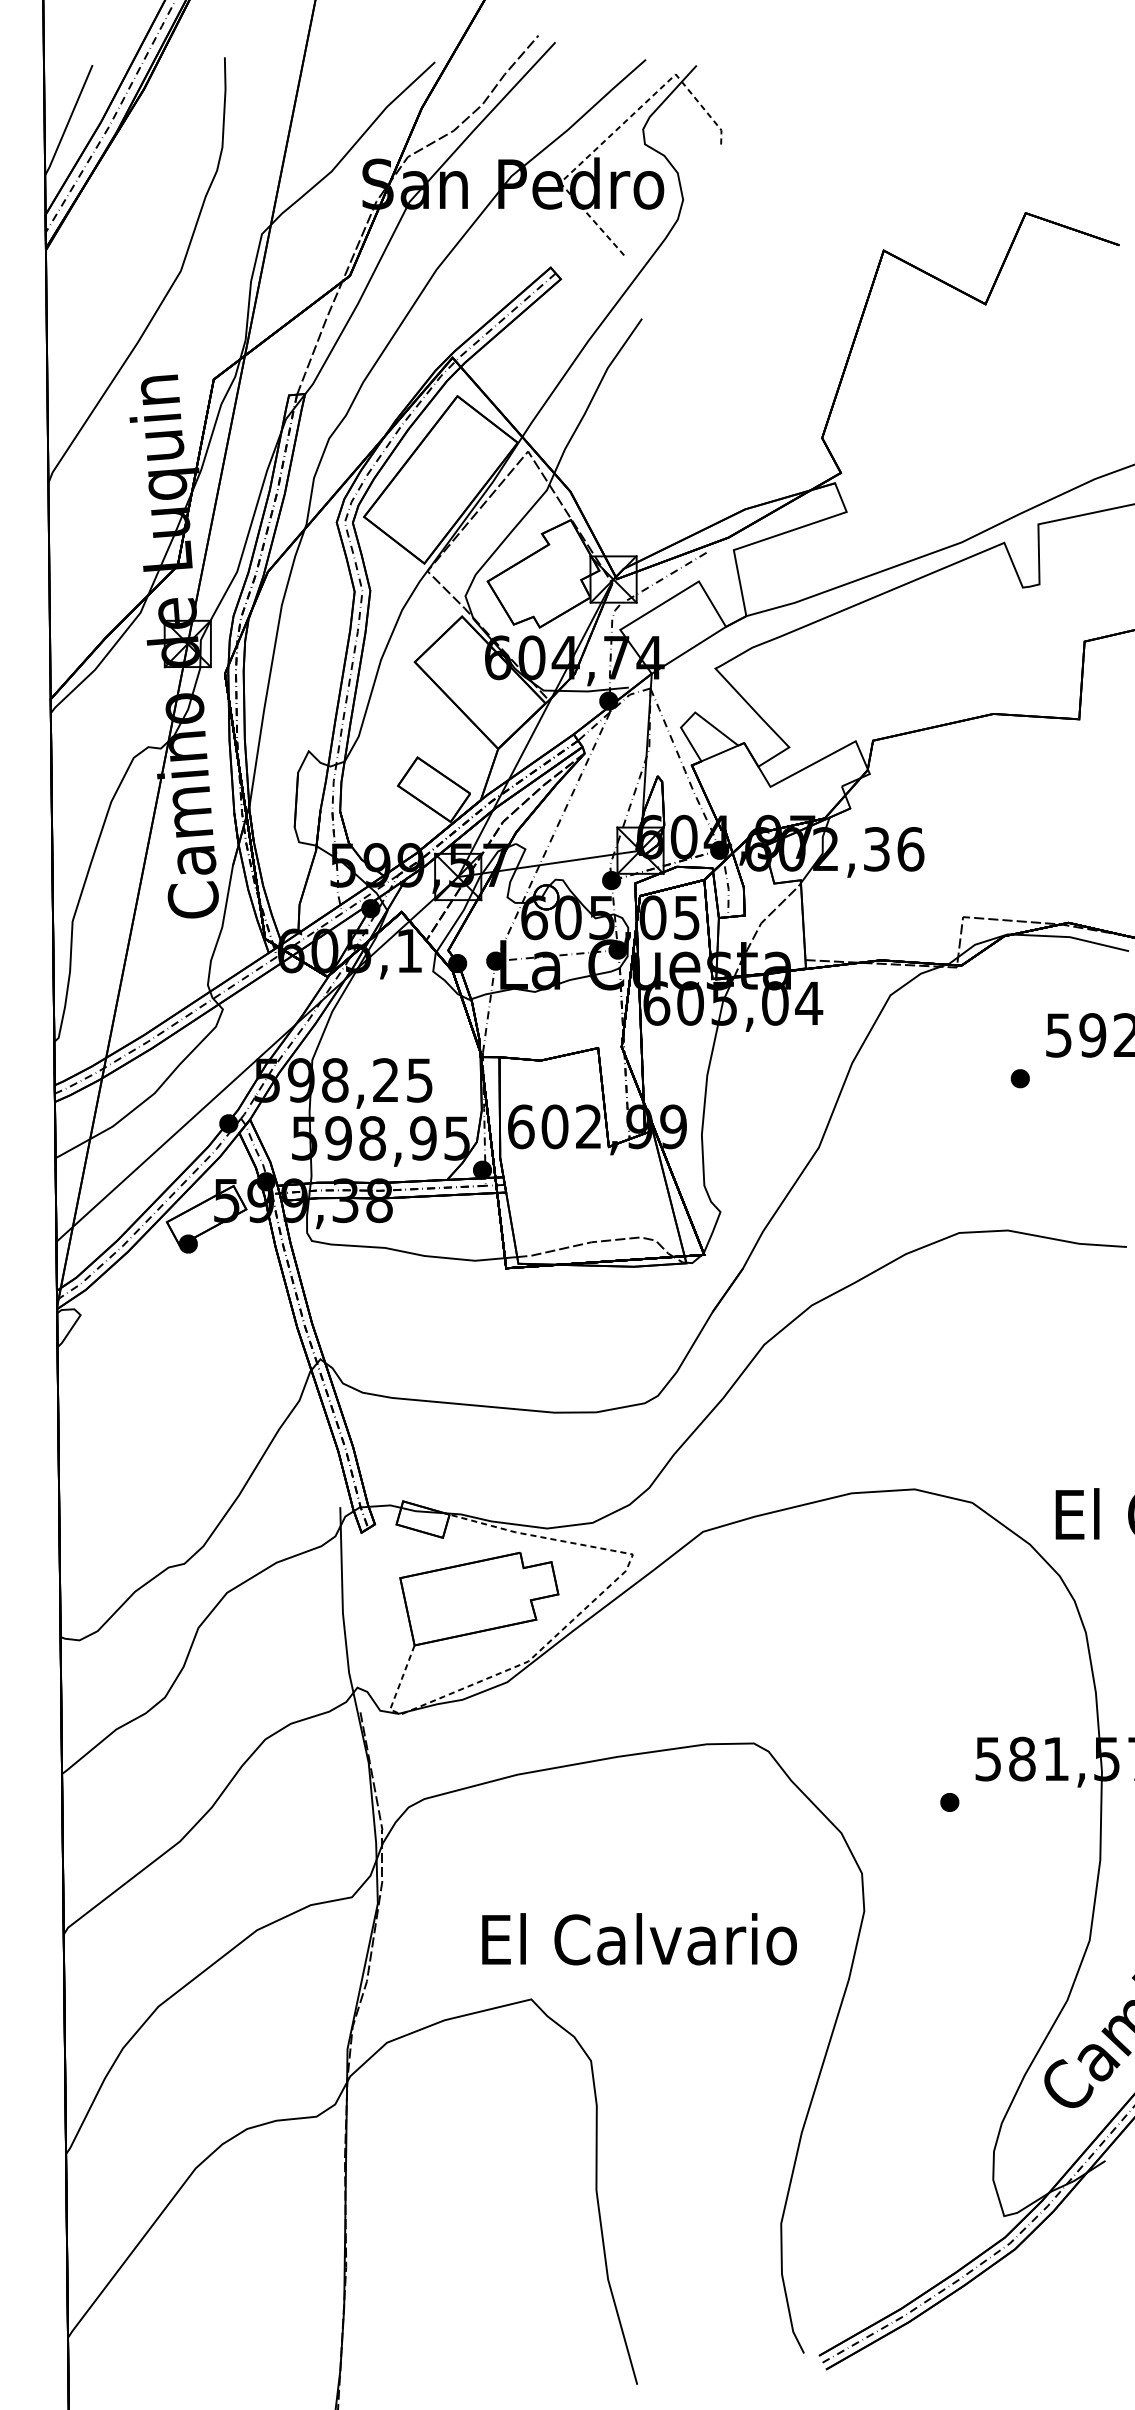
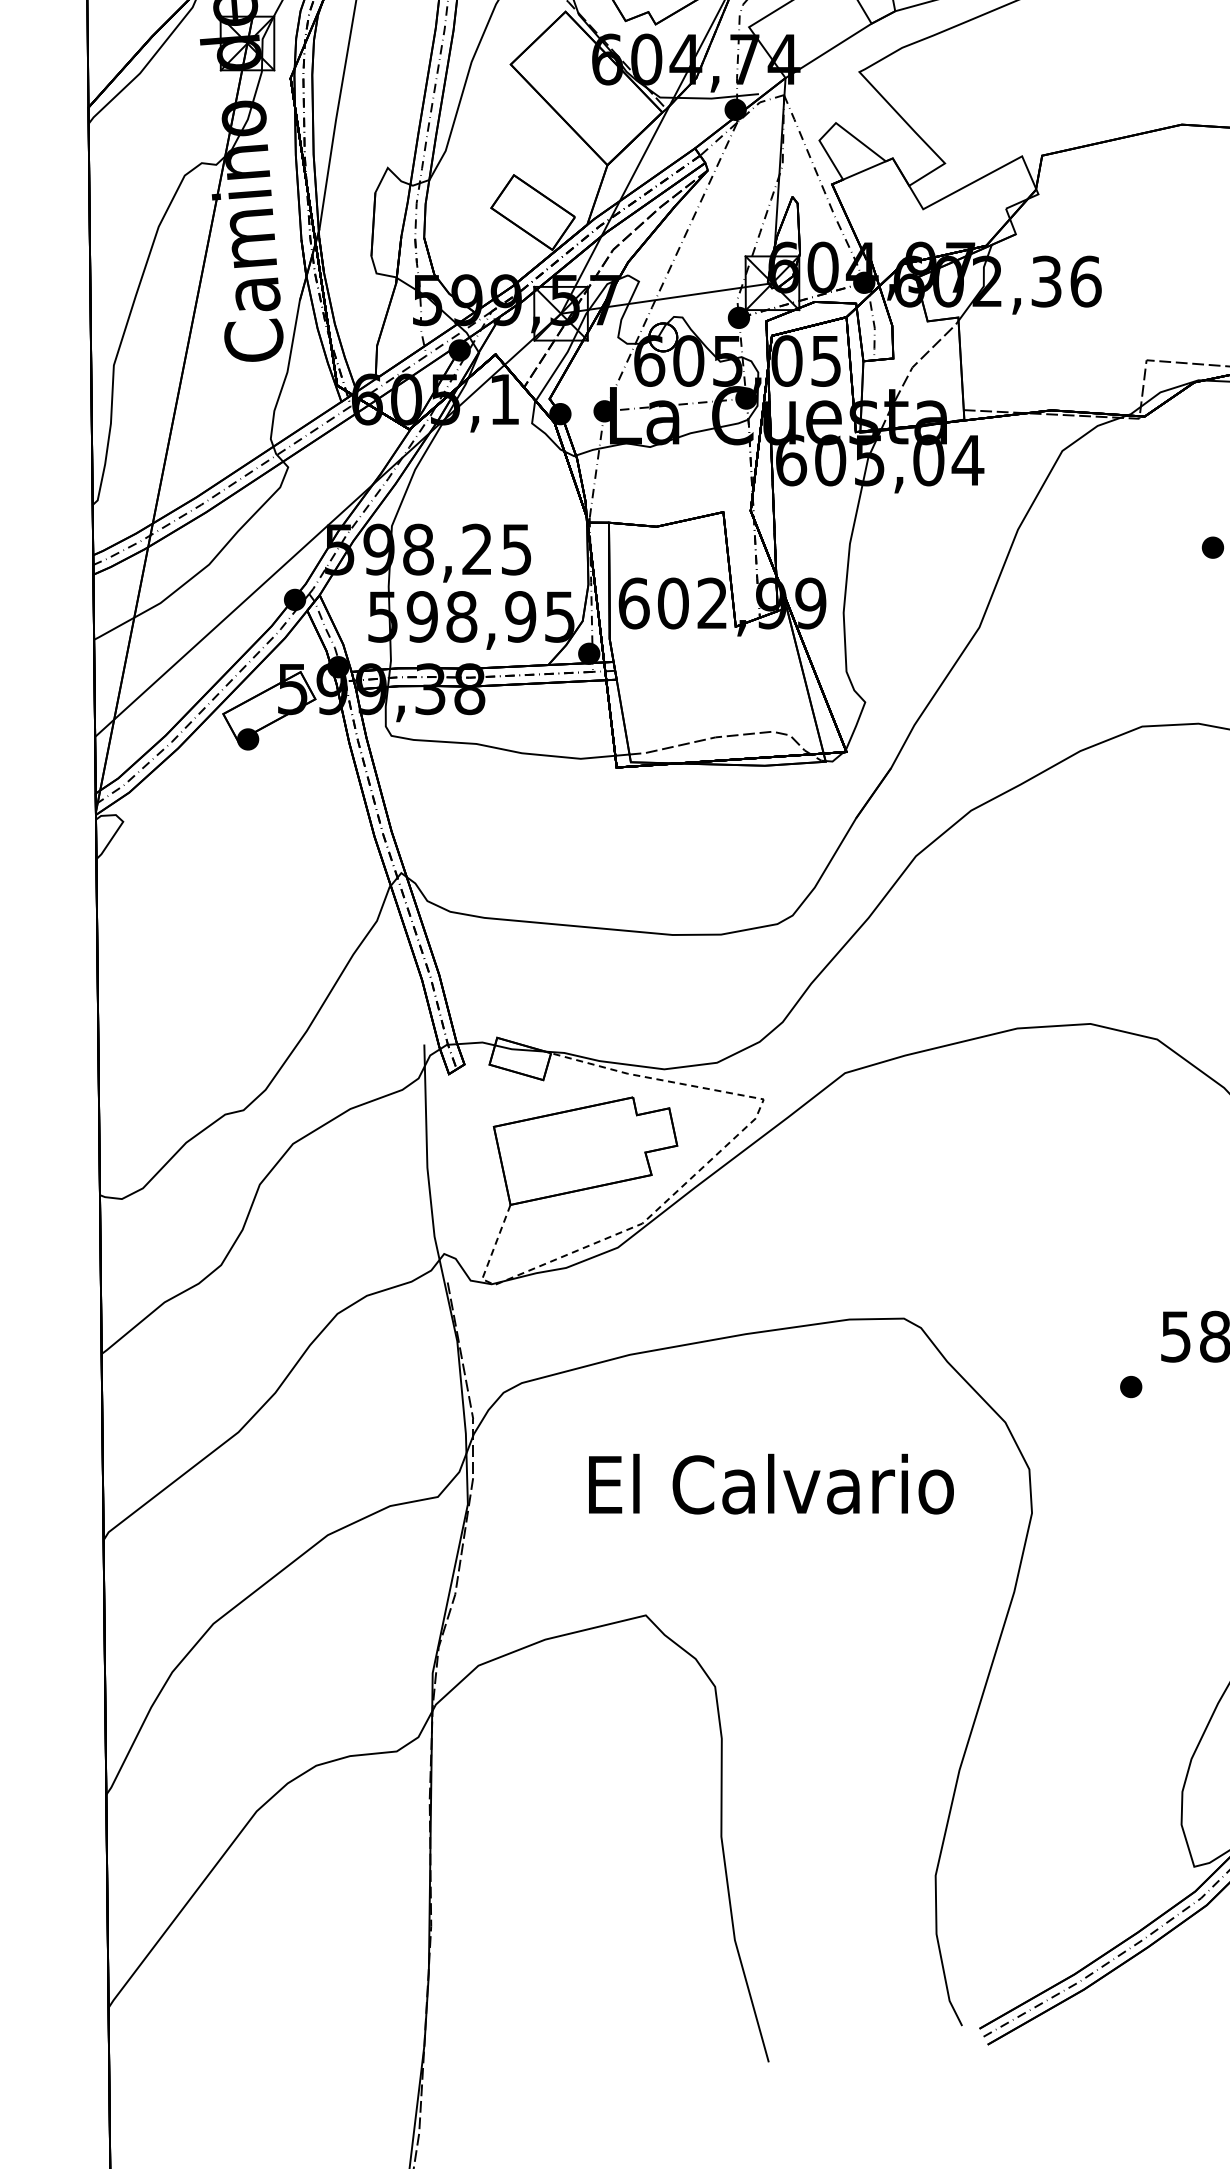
text: (639, 1939) -> (771, 1484), moved

